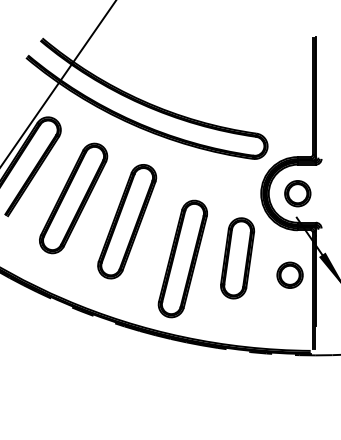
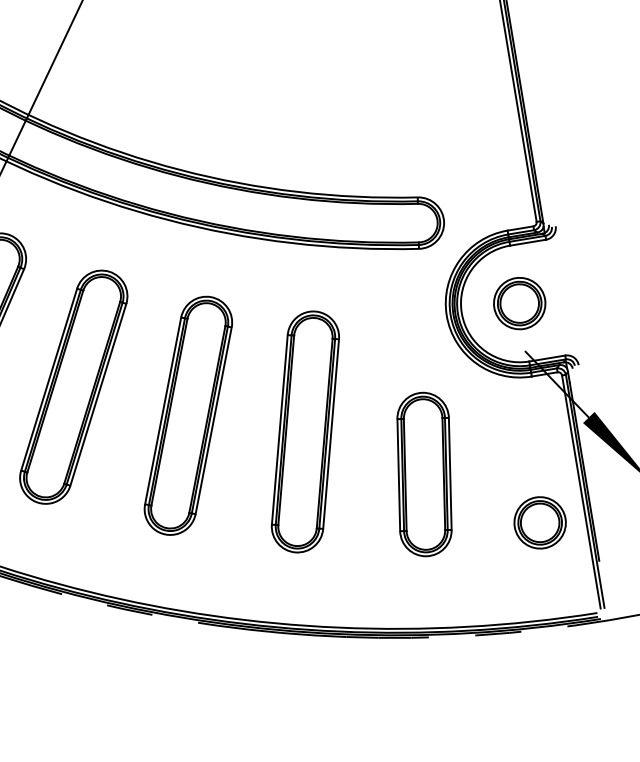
part: (182, 258) -> (304, 431), moved
part: (237, 258) -> (424, 474), moved
part: (289, 274) -> (538, 521), moved

